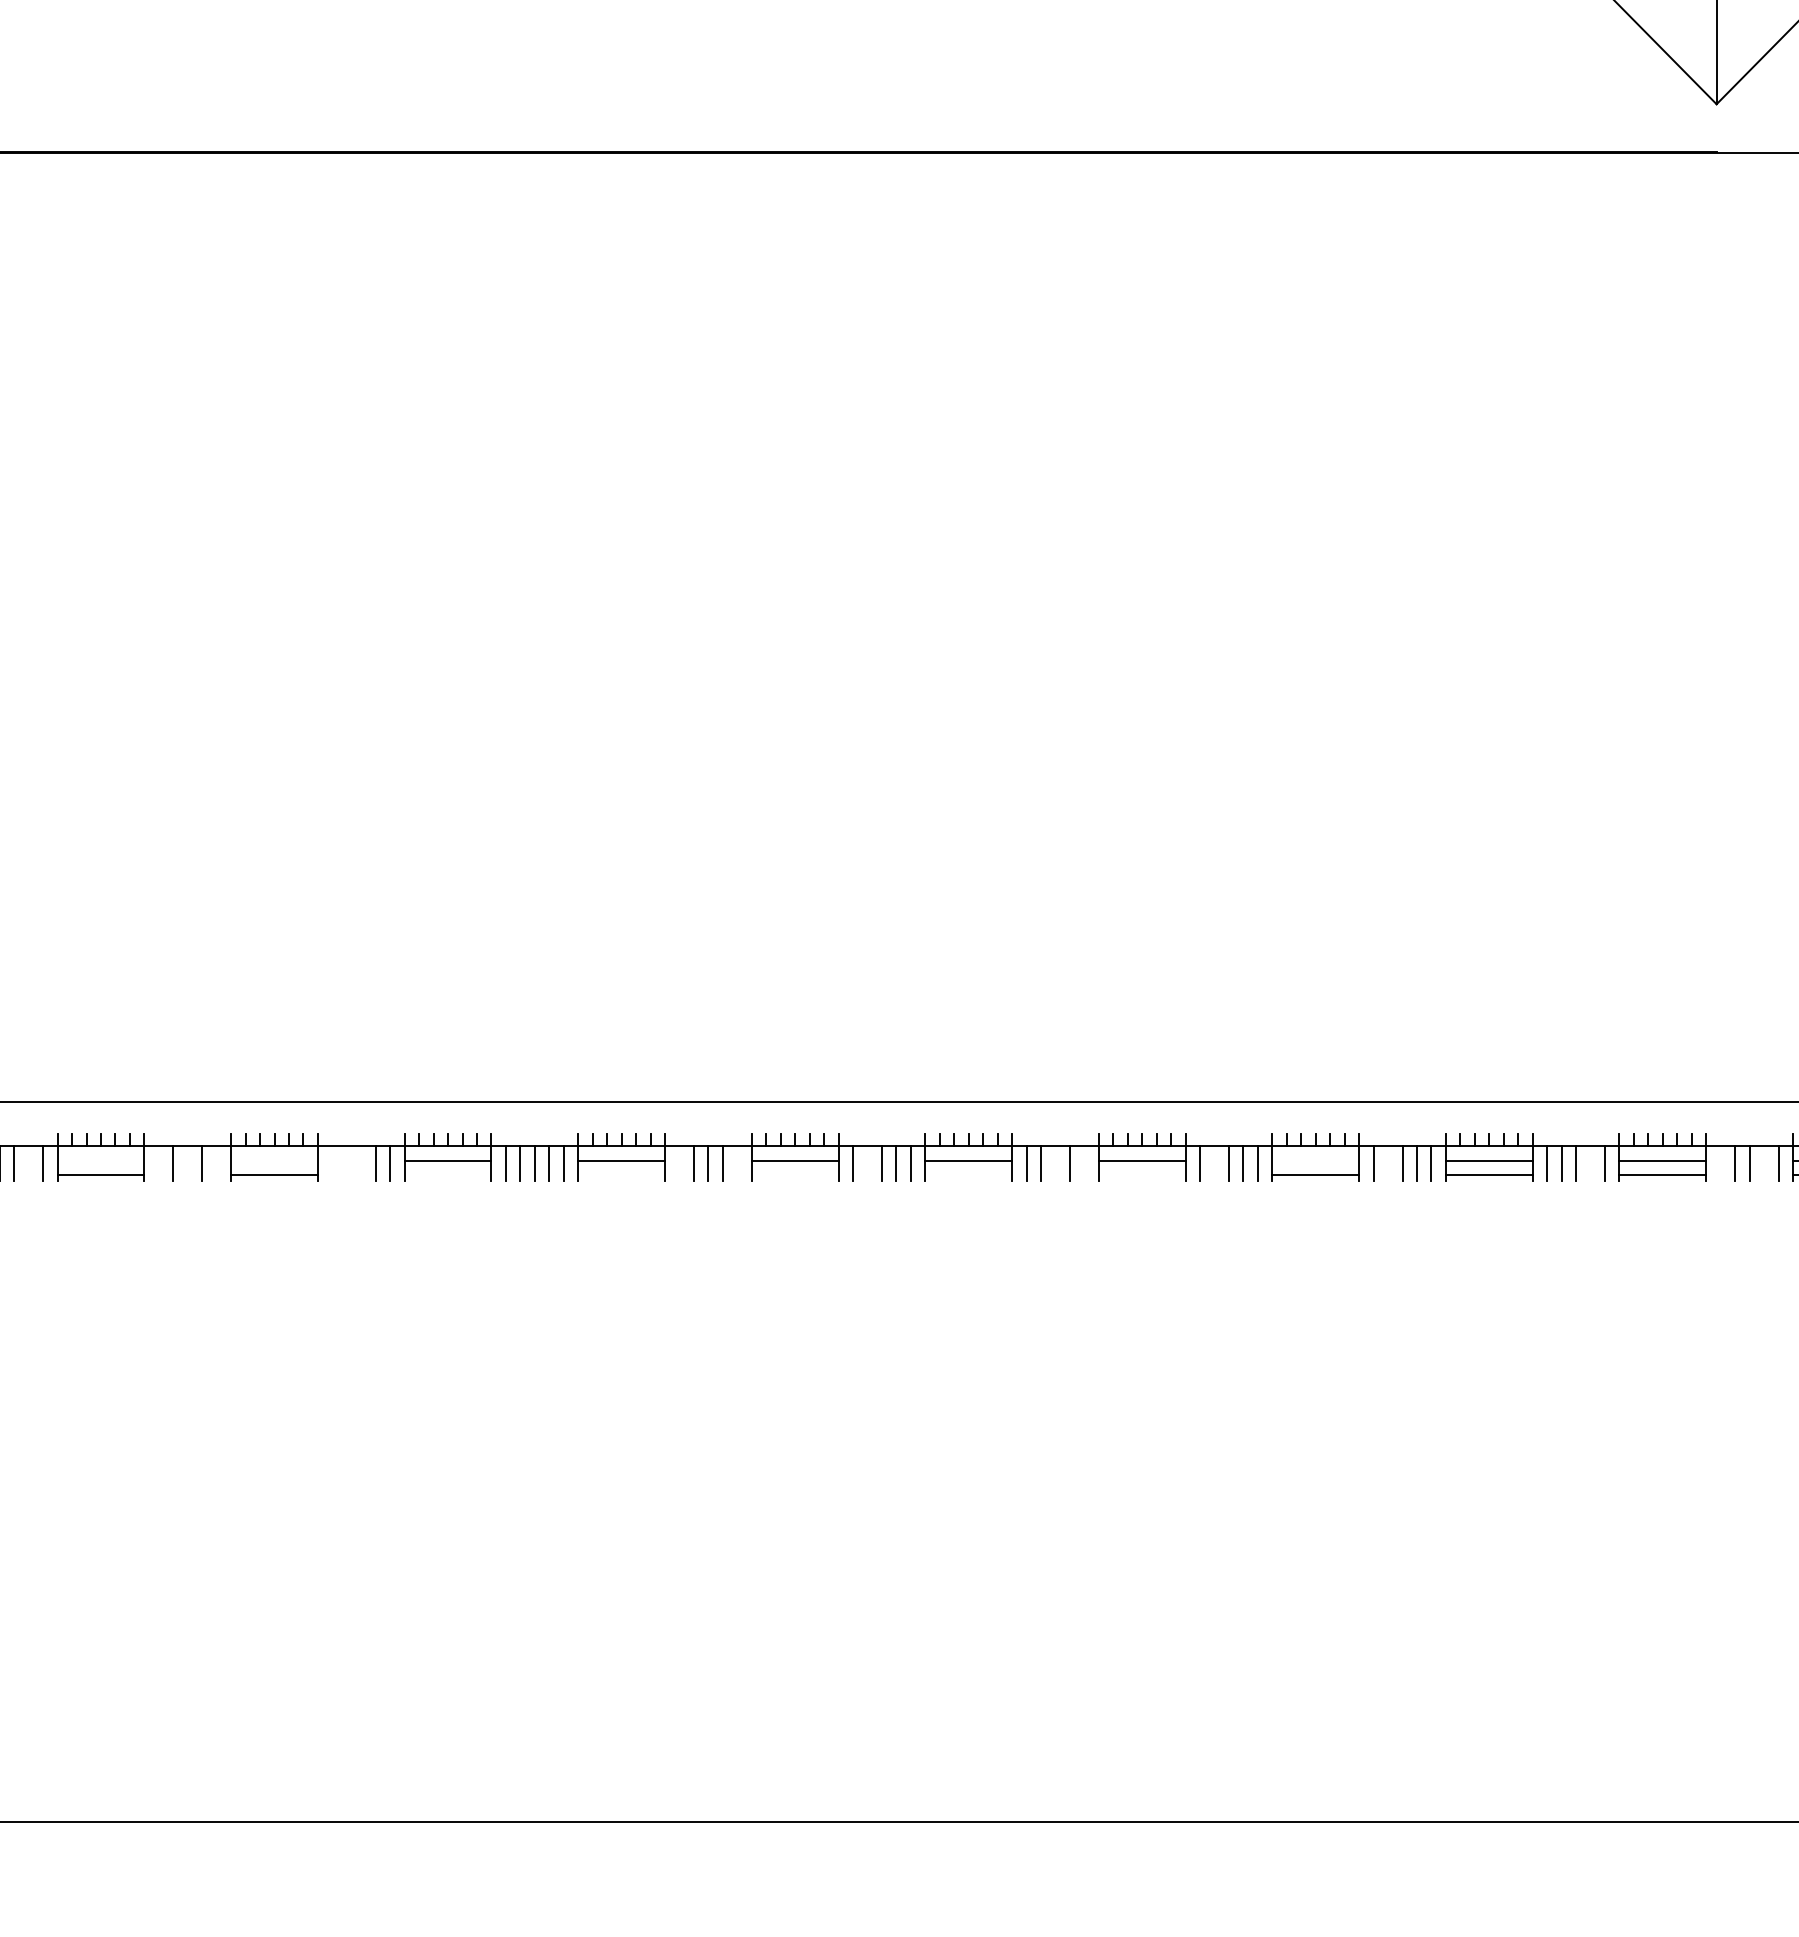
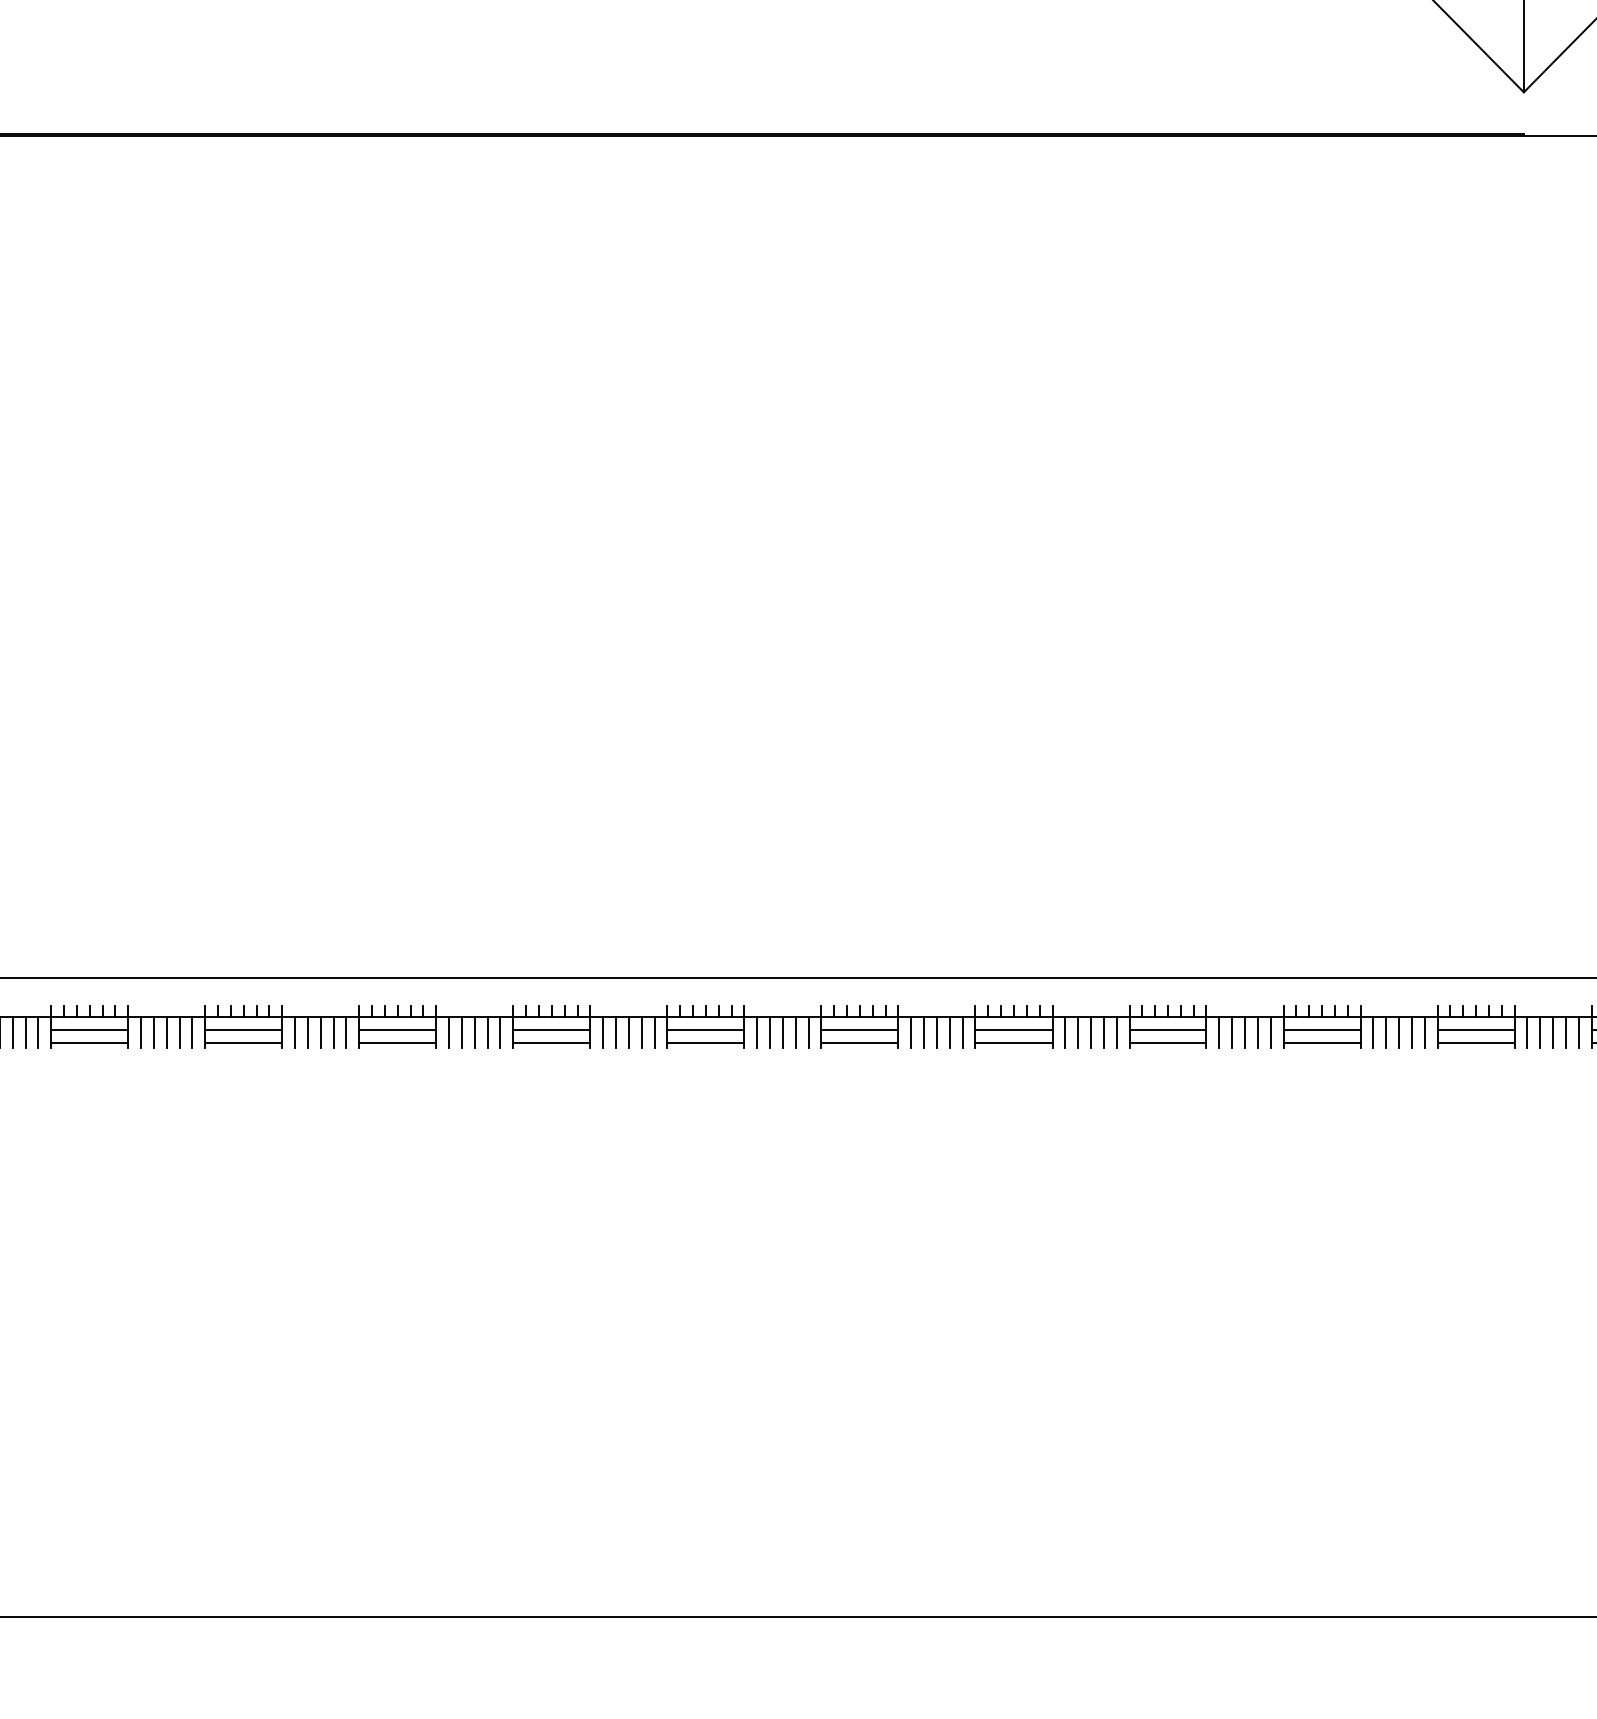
line: (100, 1160) -> (89, 1029), added
line: (274, 1160) -> (243, 1029), added
line: (1315, 1160) -> (1167, 1029), added
line: (28, 1163) -> (25, 1032), added
line: (158, 1163) -> (140, 1032), added
line: (187, 1163) -> (166, 1032), added
line: (216, 1163) -> (192, 1032), added
line: (332, 1163) -> (295, 1032), added
line: (346, 1163) -> (307, 1032), added
line: (361, 1163) -> (320, 1032), added
line: (679, 1163) -> (603, 1032), added
line: (737, 1163) -> (654, 1032), added
line: (867, 1163) -> (770, 1032), added
line: (1055, 1163) -> (936, 1032), added
line: (1084, 1163) -> (962, 1032), added
line: (1214, 1163) -> (1078, 1032), added
line: (1388, 1163) -> (1232, 1032), added
line: (1590, 1163) -> (1411, 1032), added
line: (1720, 1163) -> (1527, 1032), added
line: (1764, 1163) -> (1566, 1032), added
line: (447, 1175) -> (397, 1043), added
line: (621, 1175) -> (551, 1043), added
line: (794, 1175) -> (705, 1043), added
line: (968, 1175) -> (859, 1043), added
line: (1141, 1175) -> (1013, 1043), added

